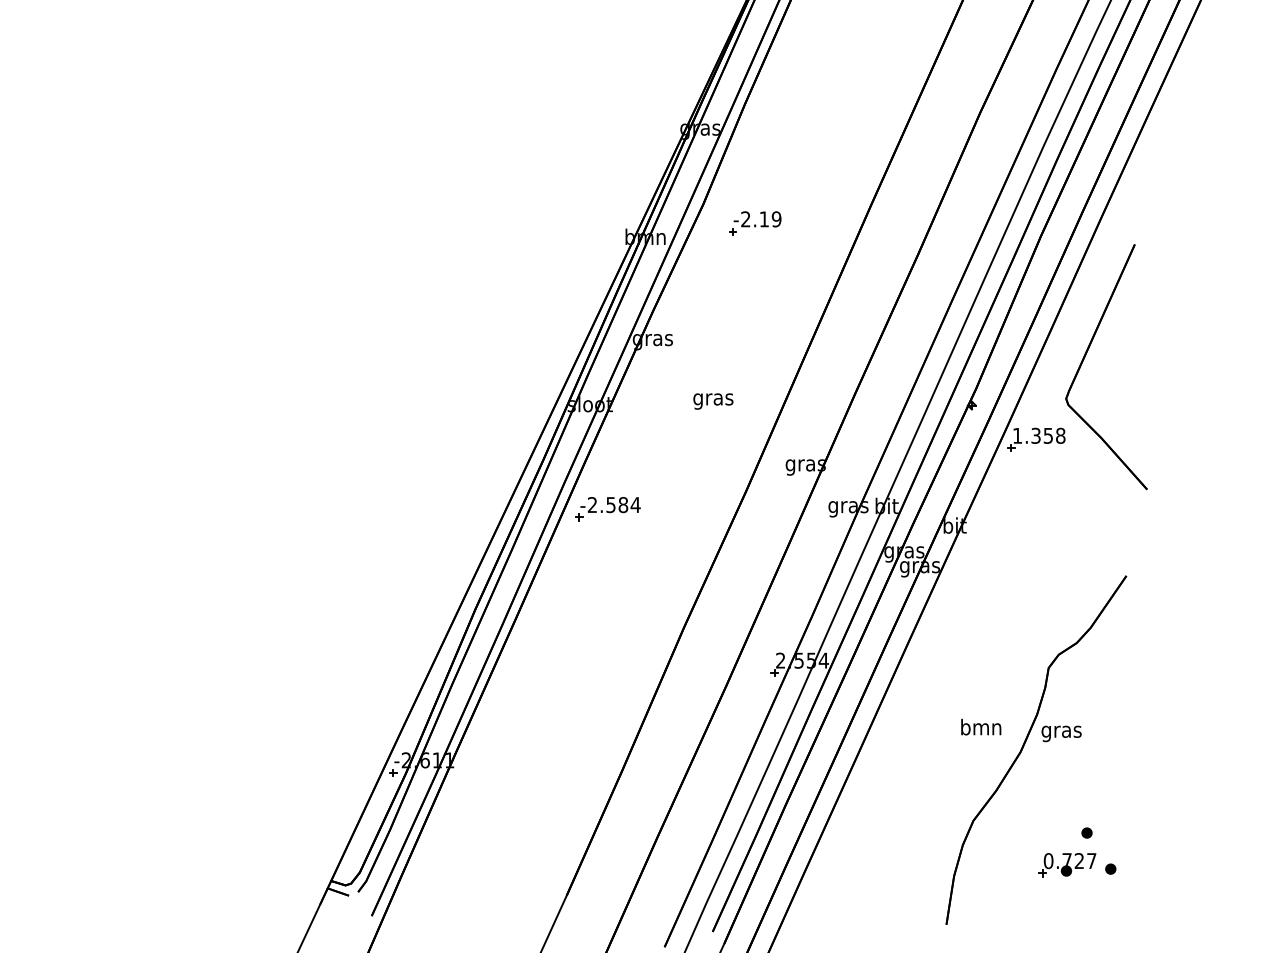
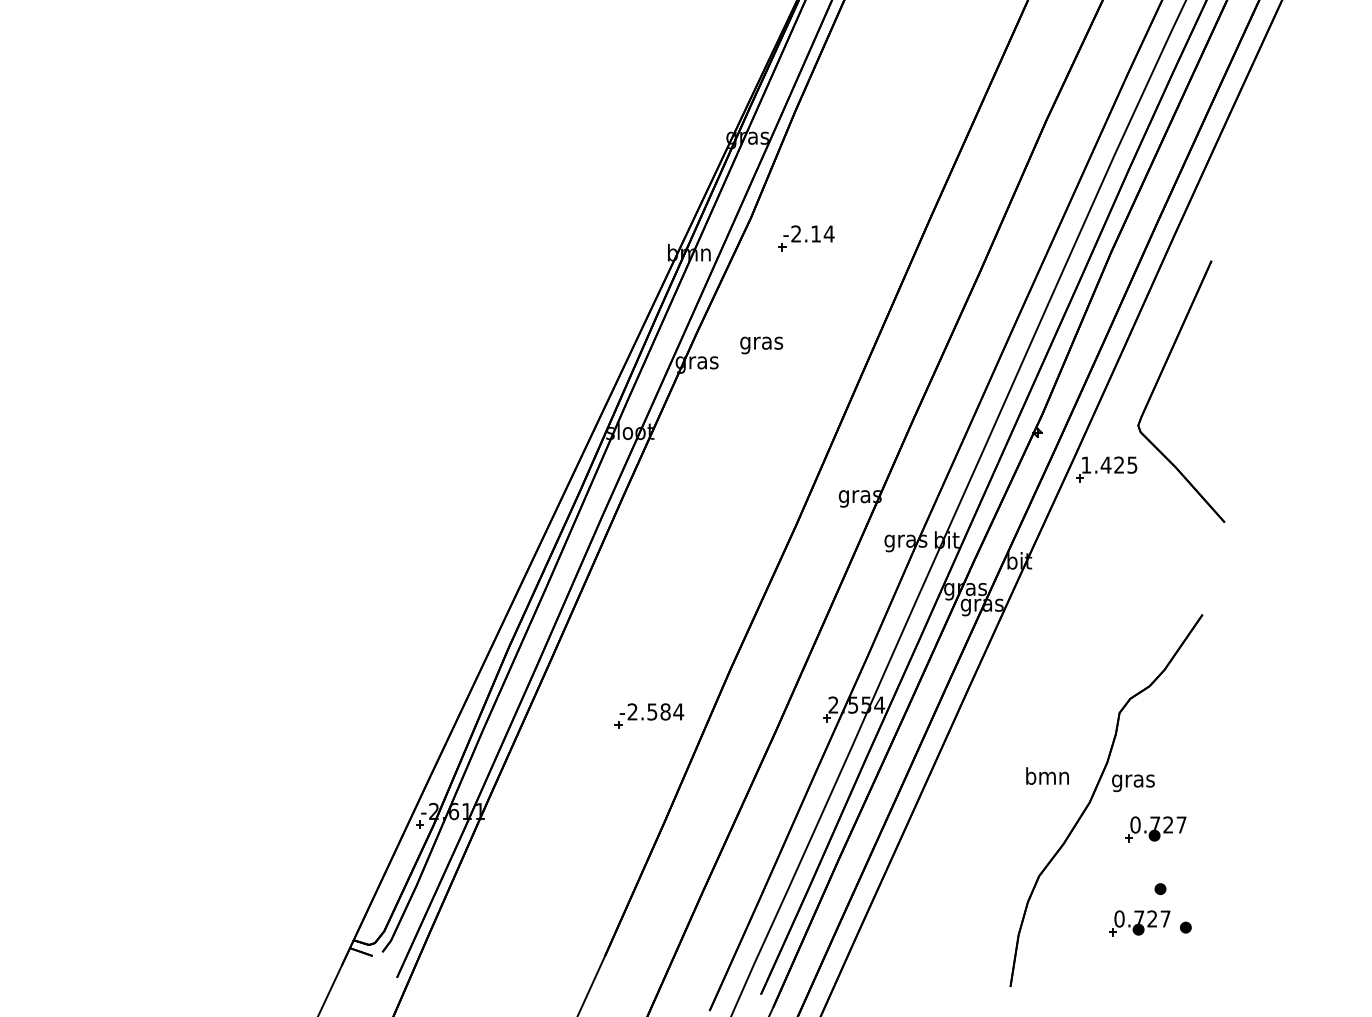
text: (775, 218) -> (828, 233), -2.19 -> -2.14
text: (713, 401) -> (761, 345), moved
text: (1047, 435) -> (1118, 464), 1.358 -> 1.425
part: (608, 508) -> (649, 715), moved
part: (1082, 777) -> (1155, 829), added

